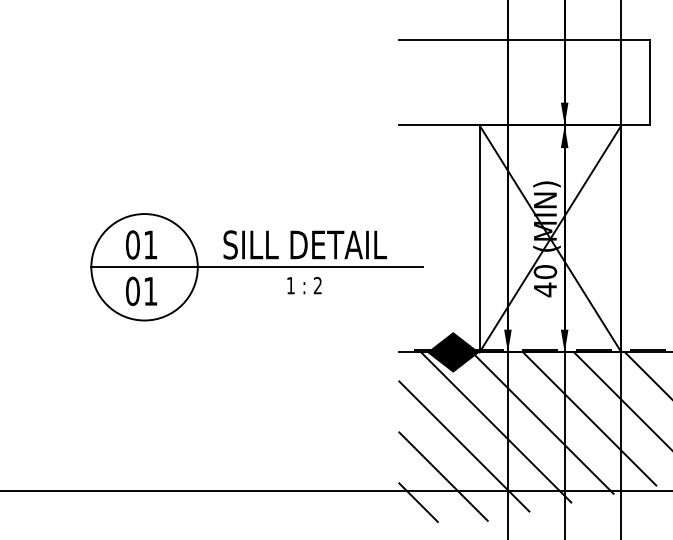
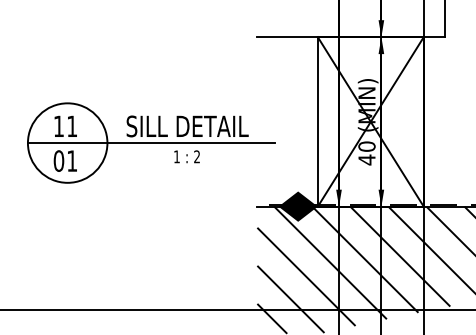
text: (132, 244) -> (58, 126), 01 -> 11

